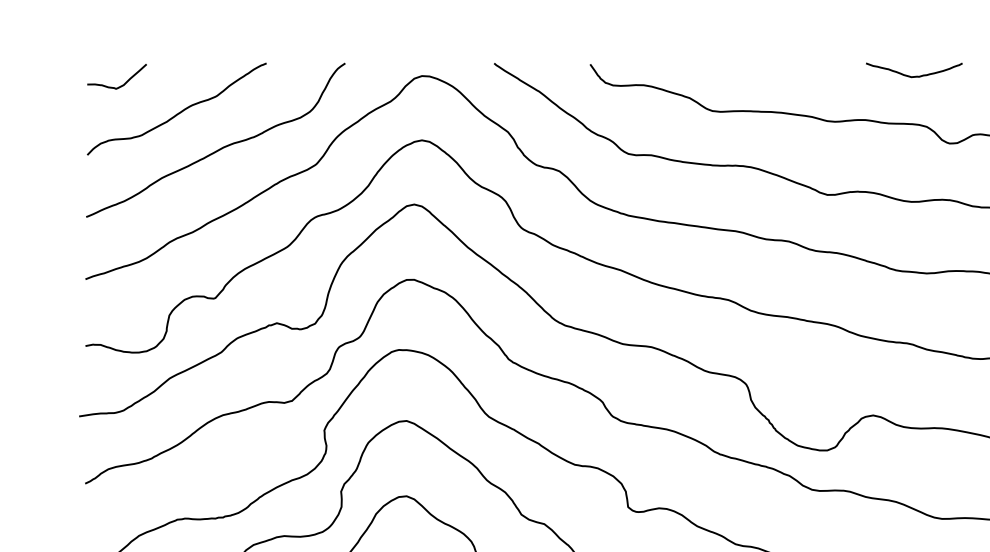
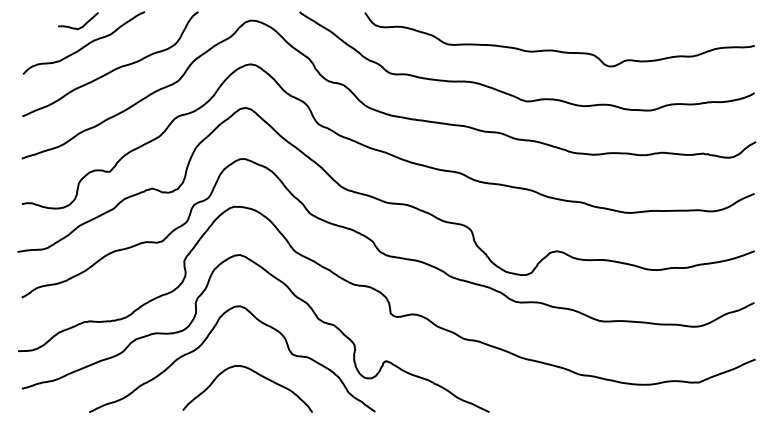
curve: (914, 75) -> (585, 20), removed
curve: (123, 83) -> (82, 25), moved

